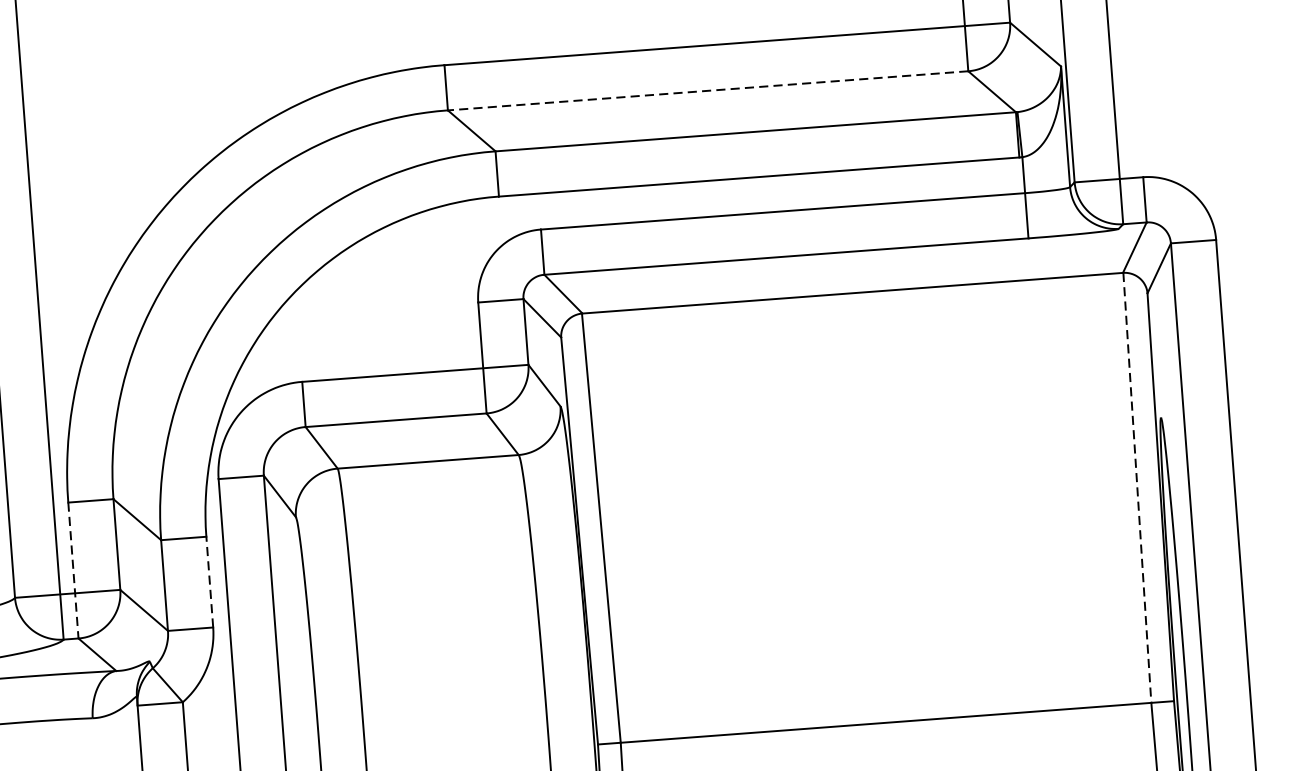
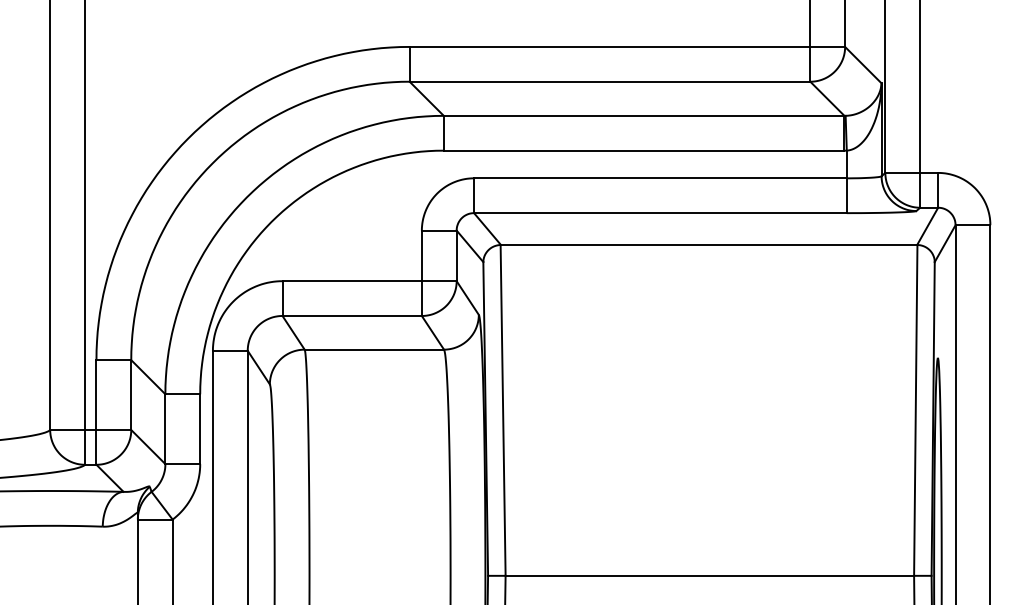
line: (707, 90) -> (609, 81), dashed -> solid
line: (1137, 487) -> (915, 410), dashed -> solid
line: (73, 570) -> (96, 412), dashed -> solid
line: (210, 582) -> (200, 429), dashed -> solid

